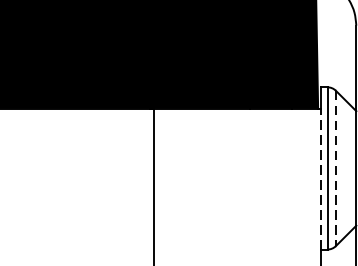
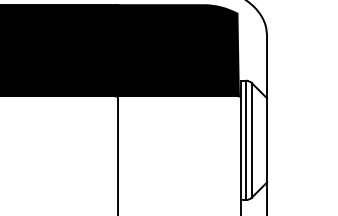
line: (336, 168) -> (252, 140), dashed -> solid
line: (320, 179) -> (240, 148), dashed -> solid

